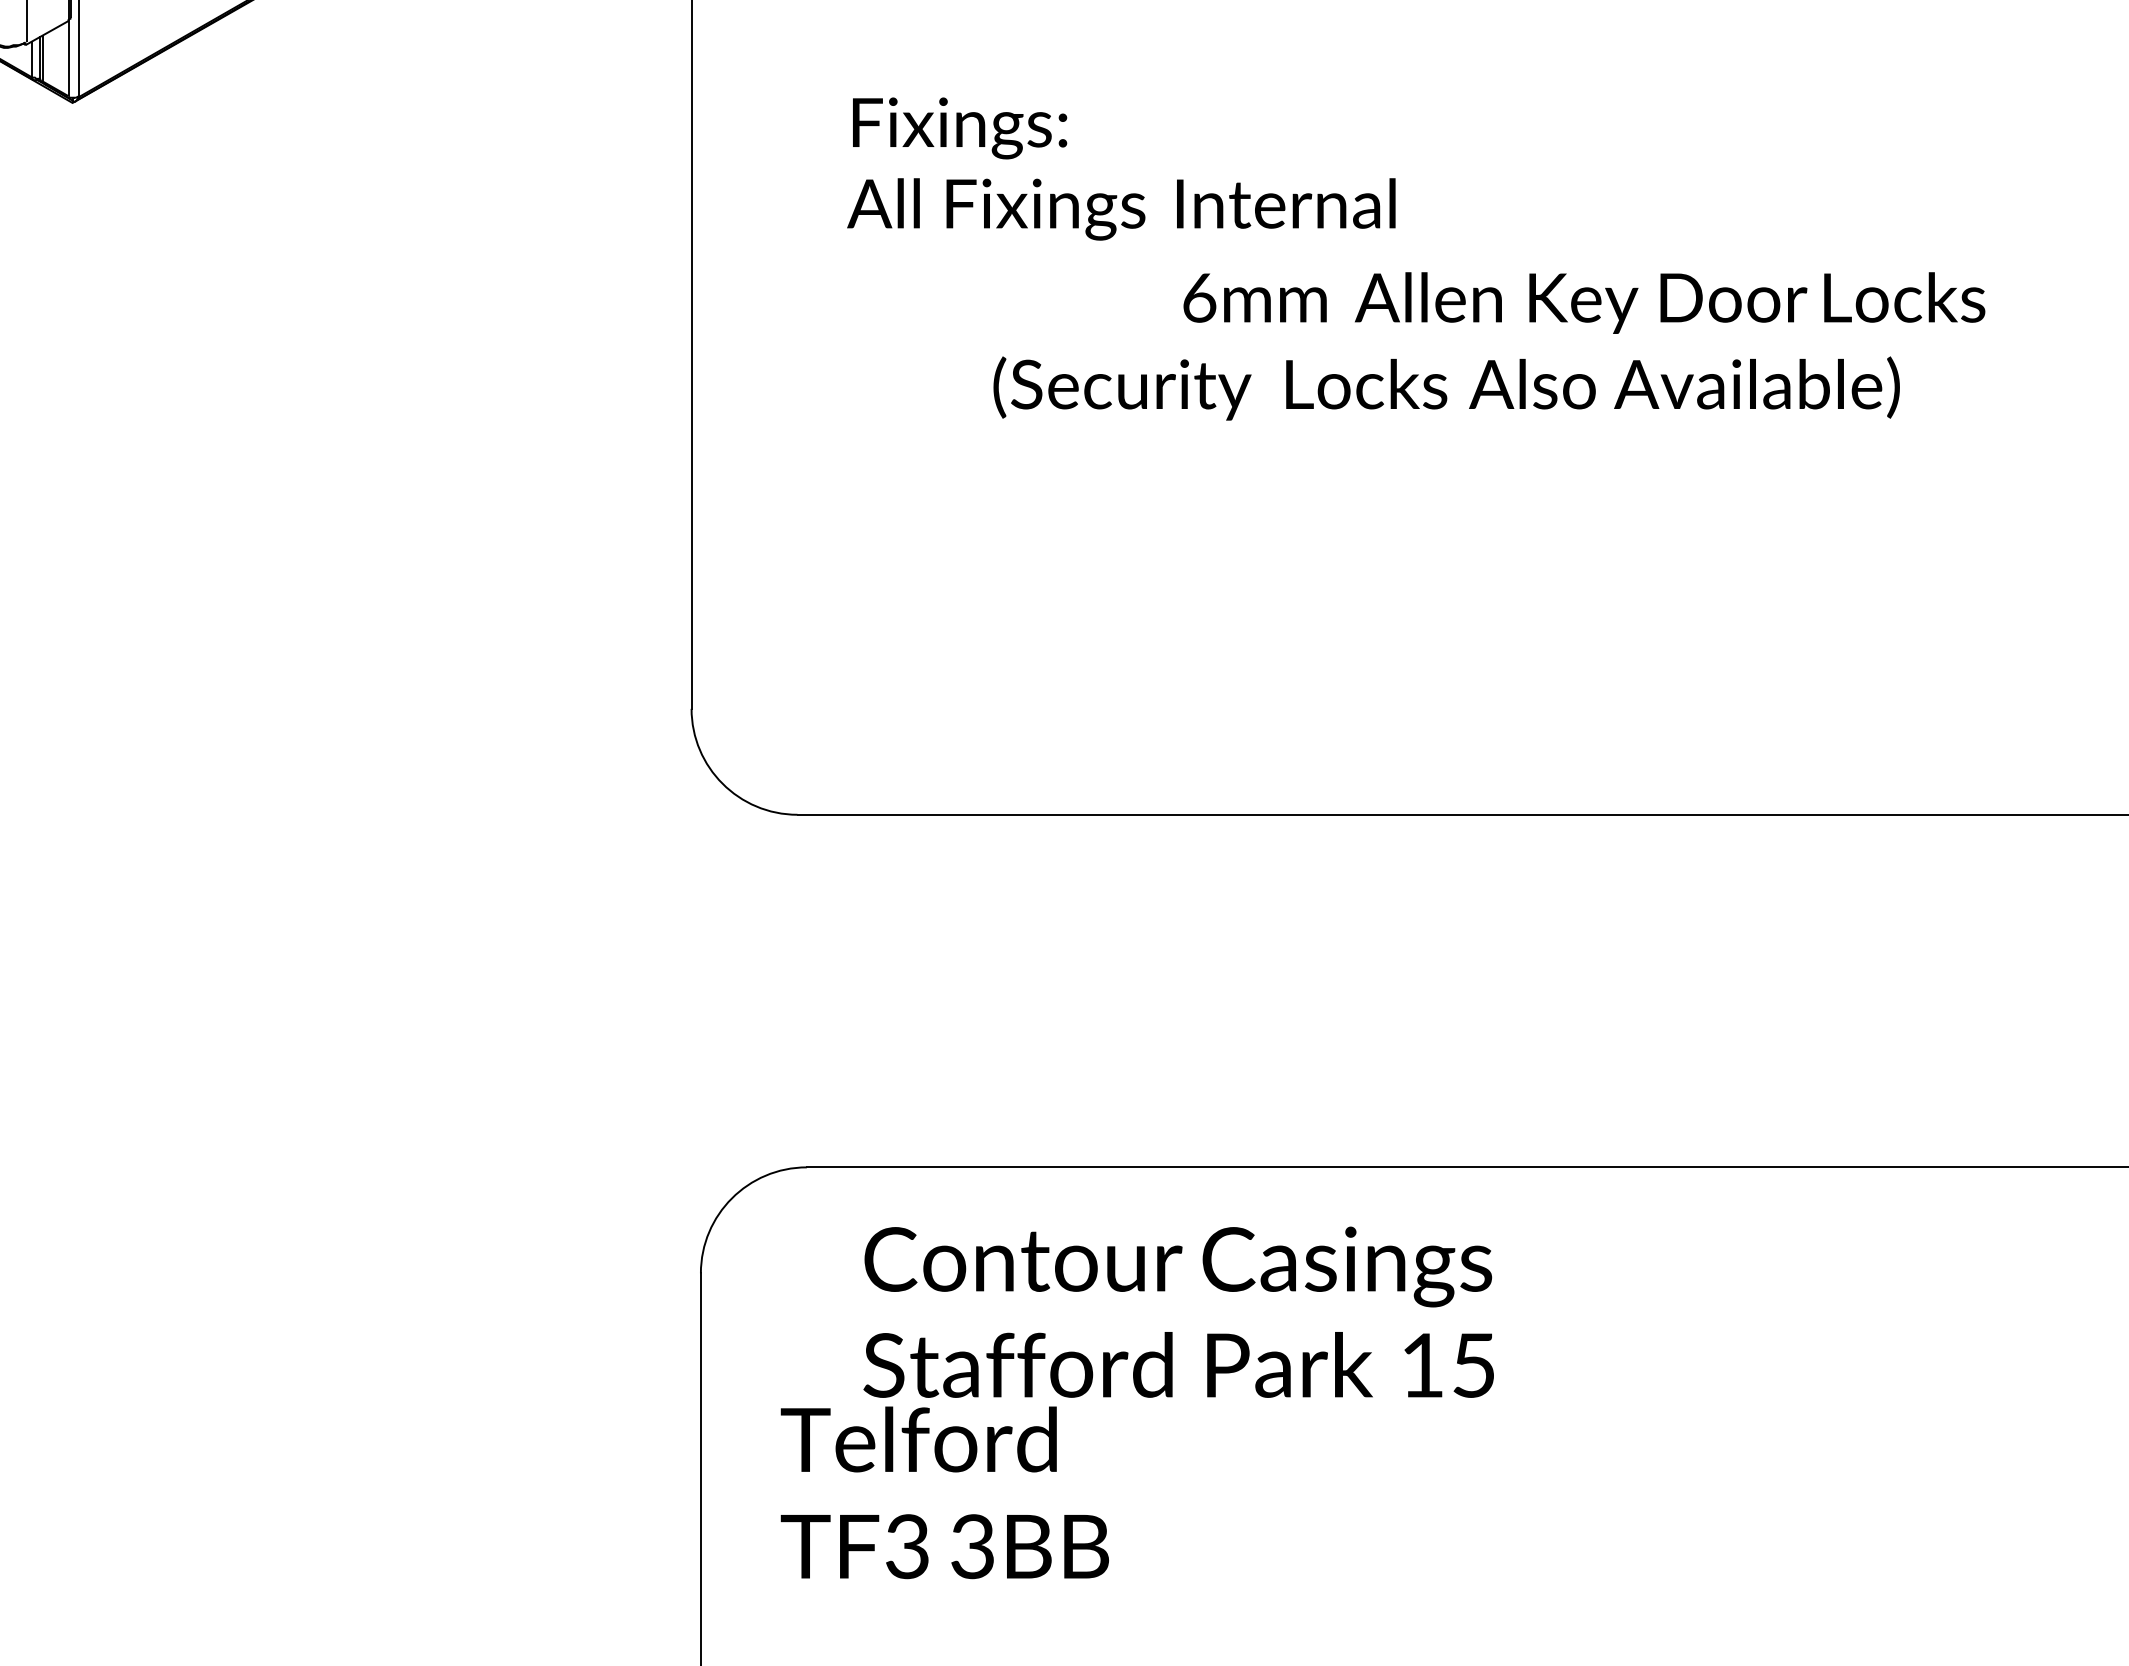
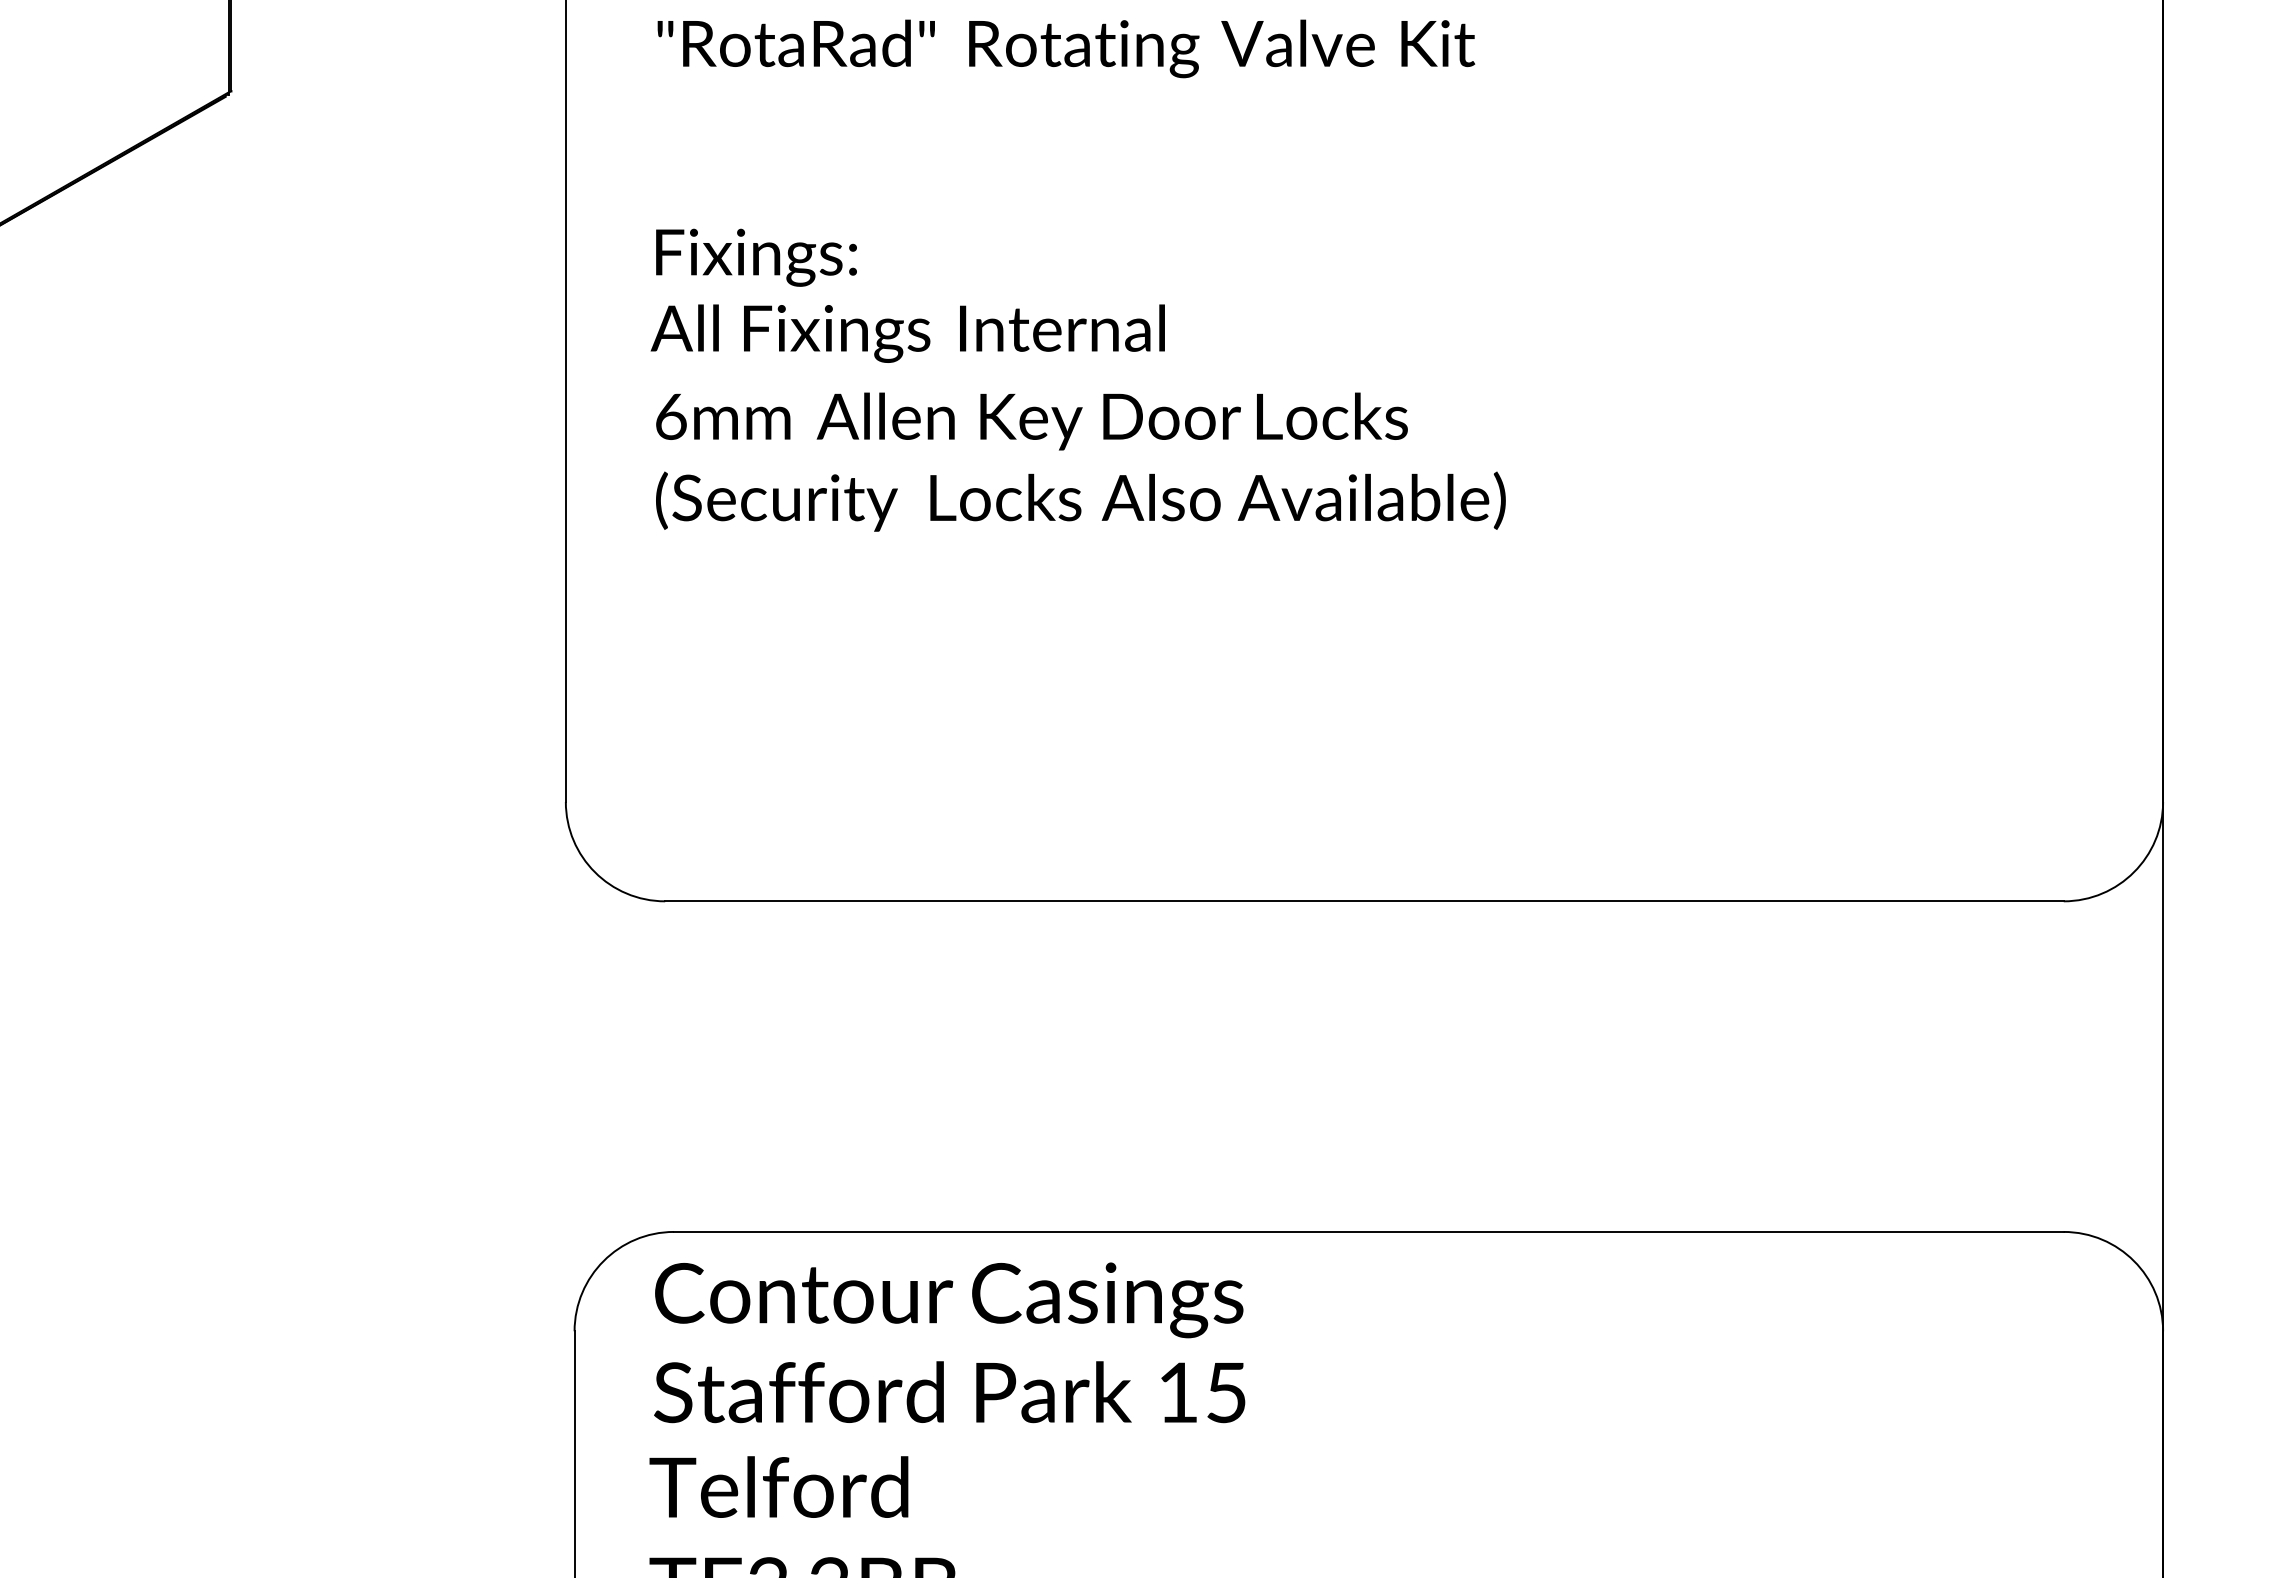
text: (1121, 168) -> (907, 295), moved
text: (1583, 303) -> (1031, 421), moved
text: (1446, 388) -> (1080, 501), moved
text: (1178, 1311) -> (949, 1342), moved

